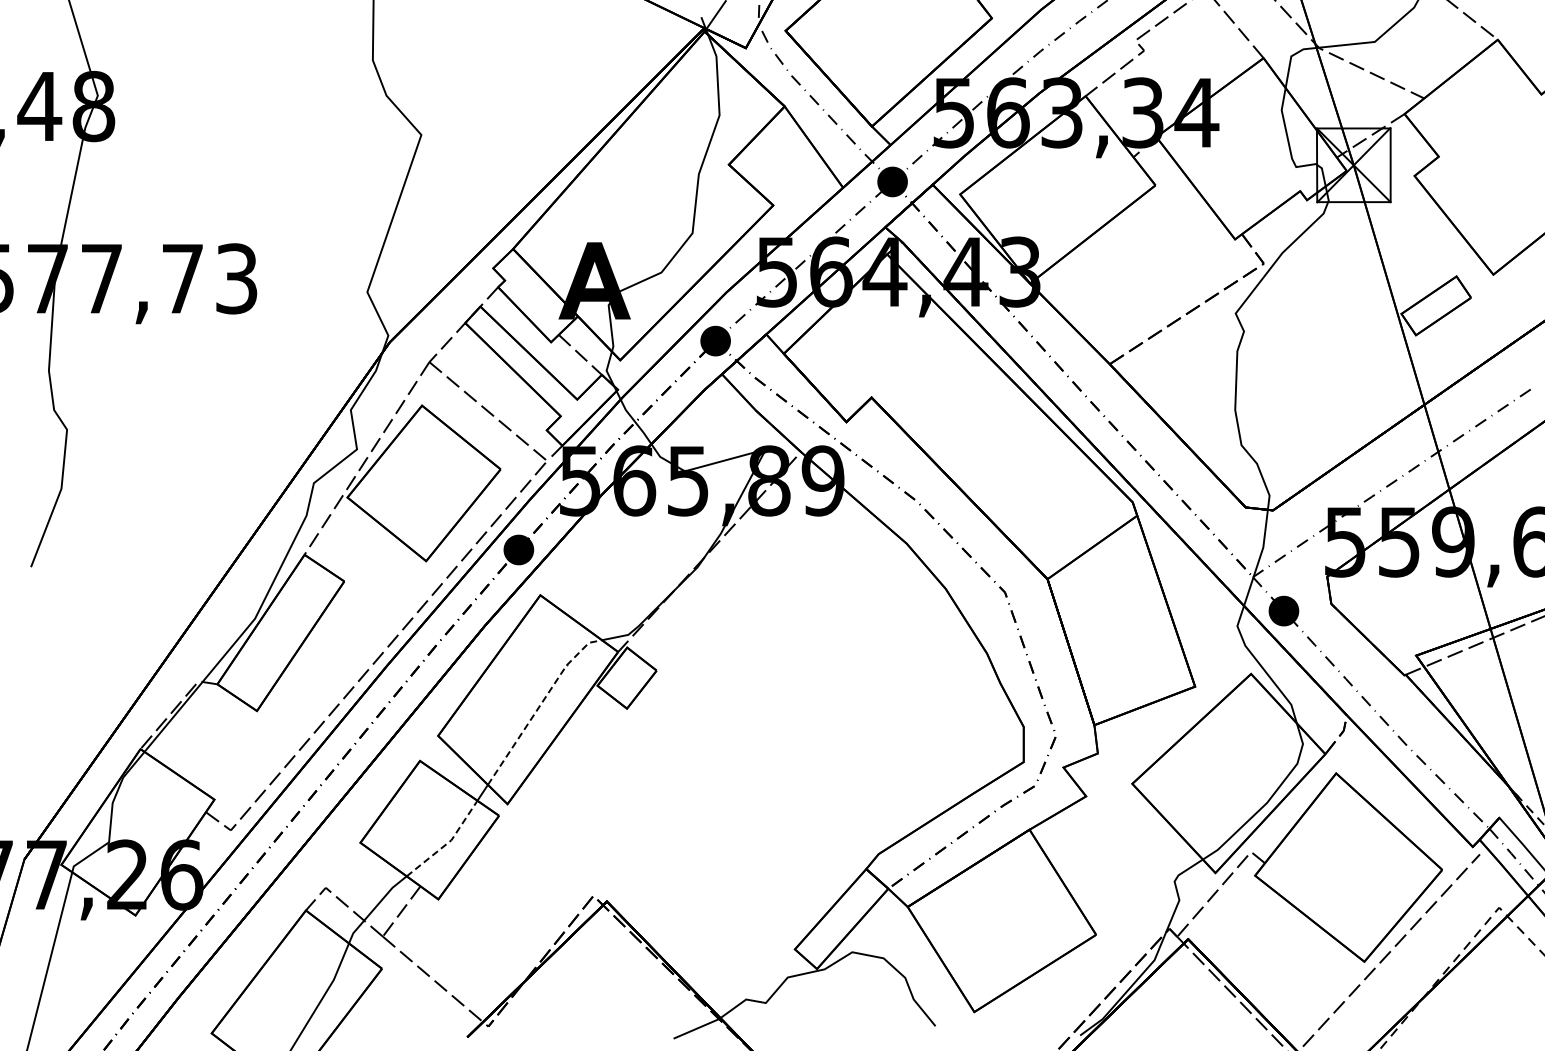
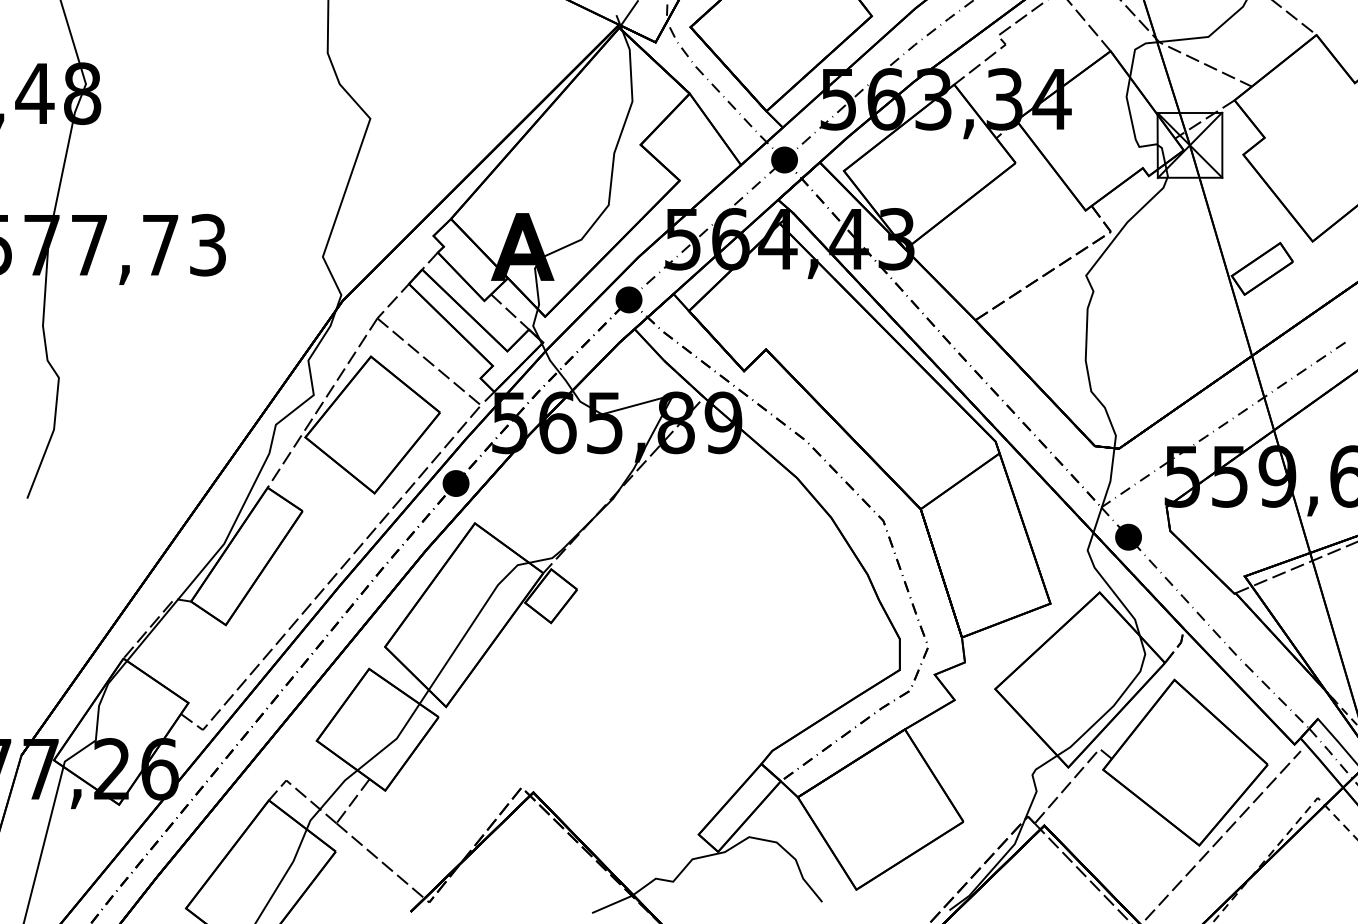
line: (540, 705) -> (475, 620), dashed -> solid
line: (448, 842) -> (394, 740), dashed -> solid

